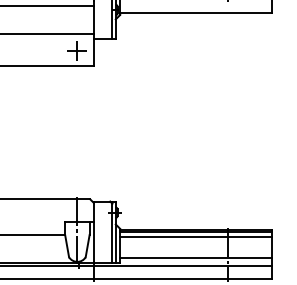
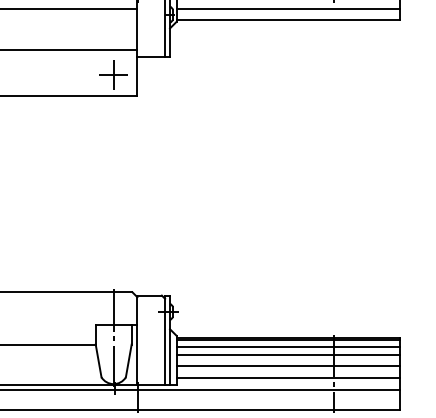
line: (196, 6) -> (288, 9), added
line: (196, 242) -> (288, 355), added
line: (196, 249) -> (288, 365), added

